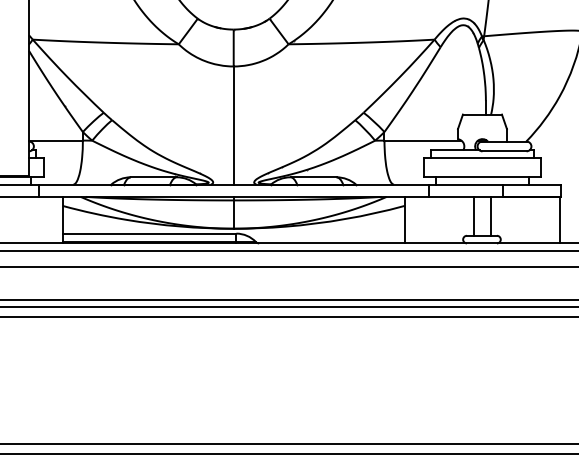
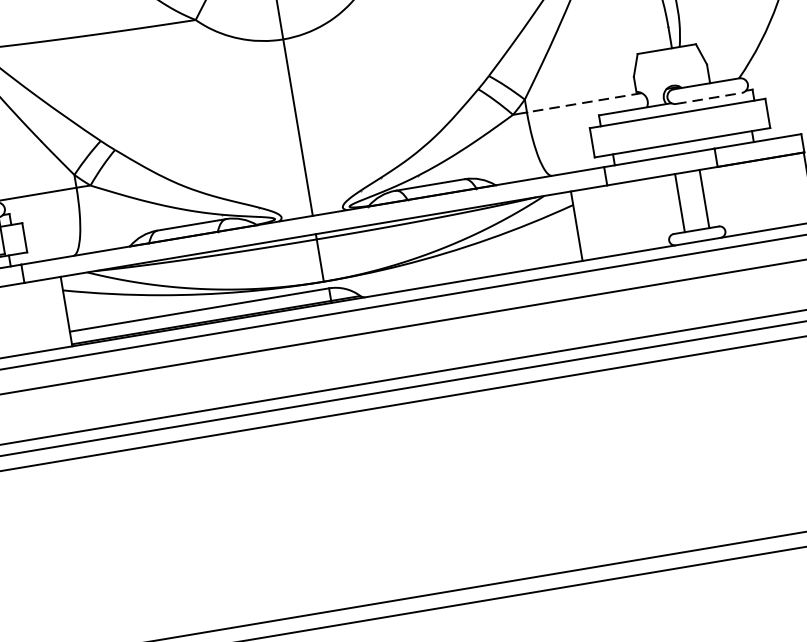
line: (422, 140) -> (583, 102), solid -> dashed
line: (505, 151) -> (710, 98), solid -> dashed

